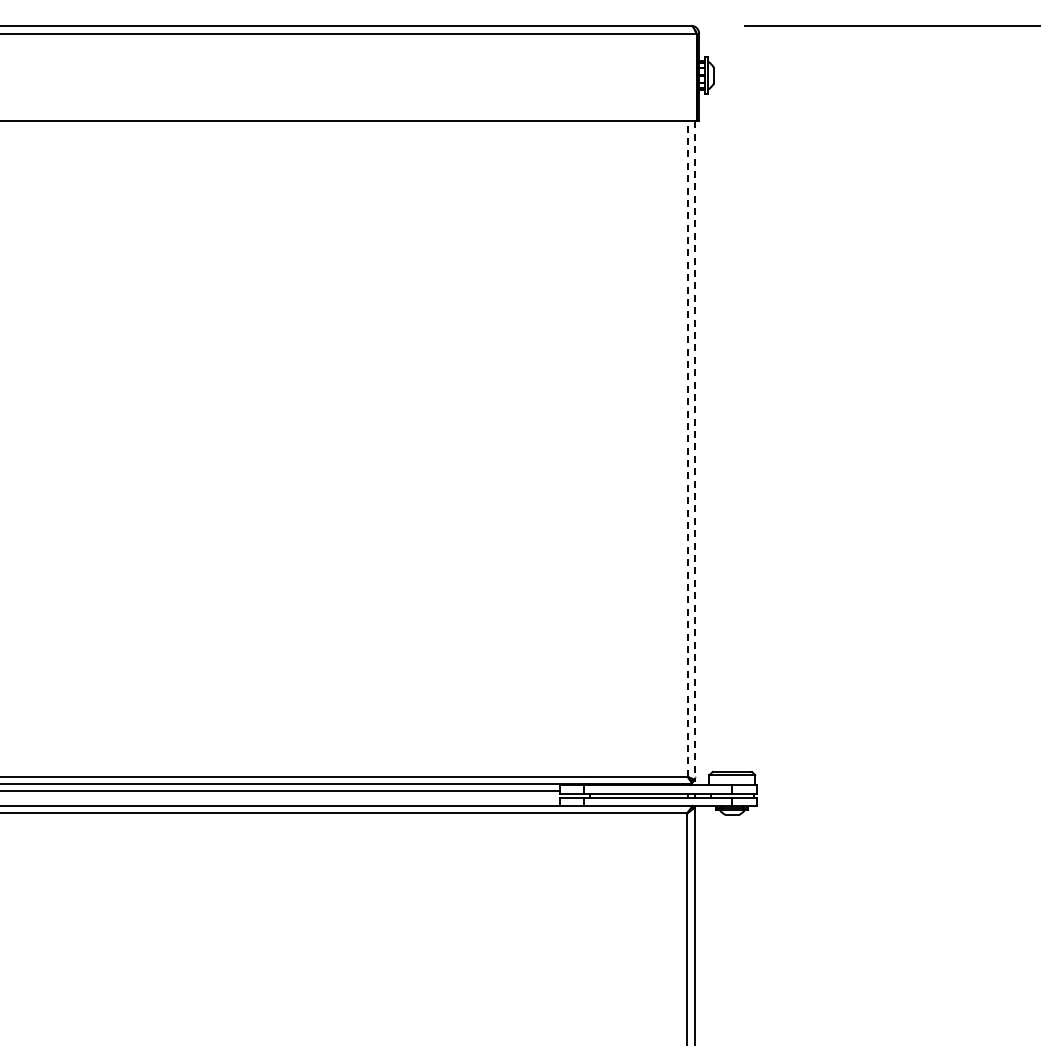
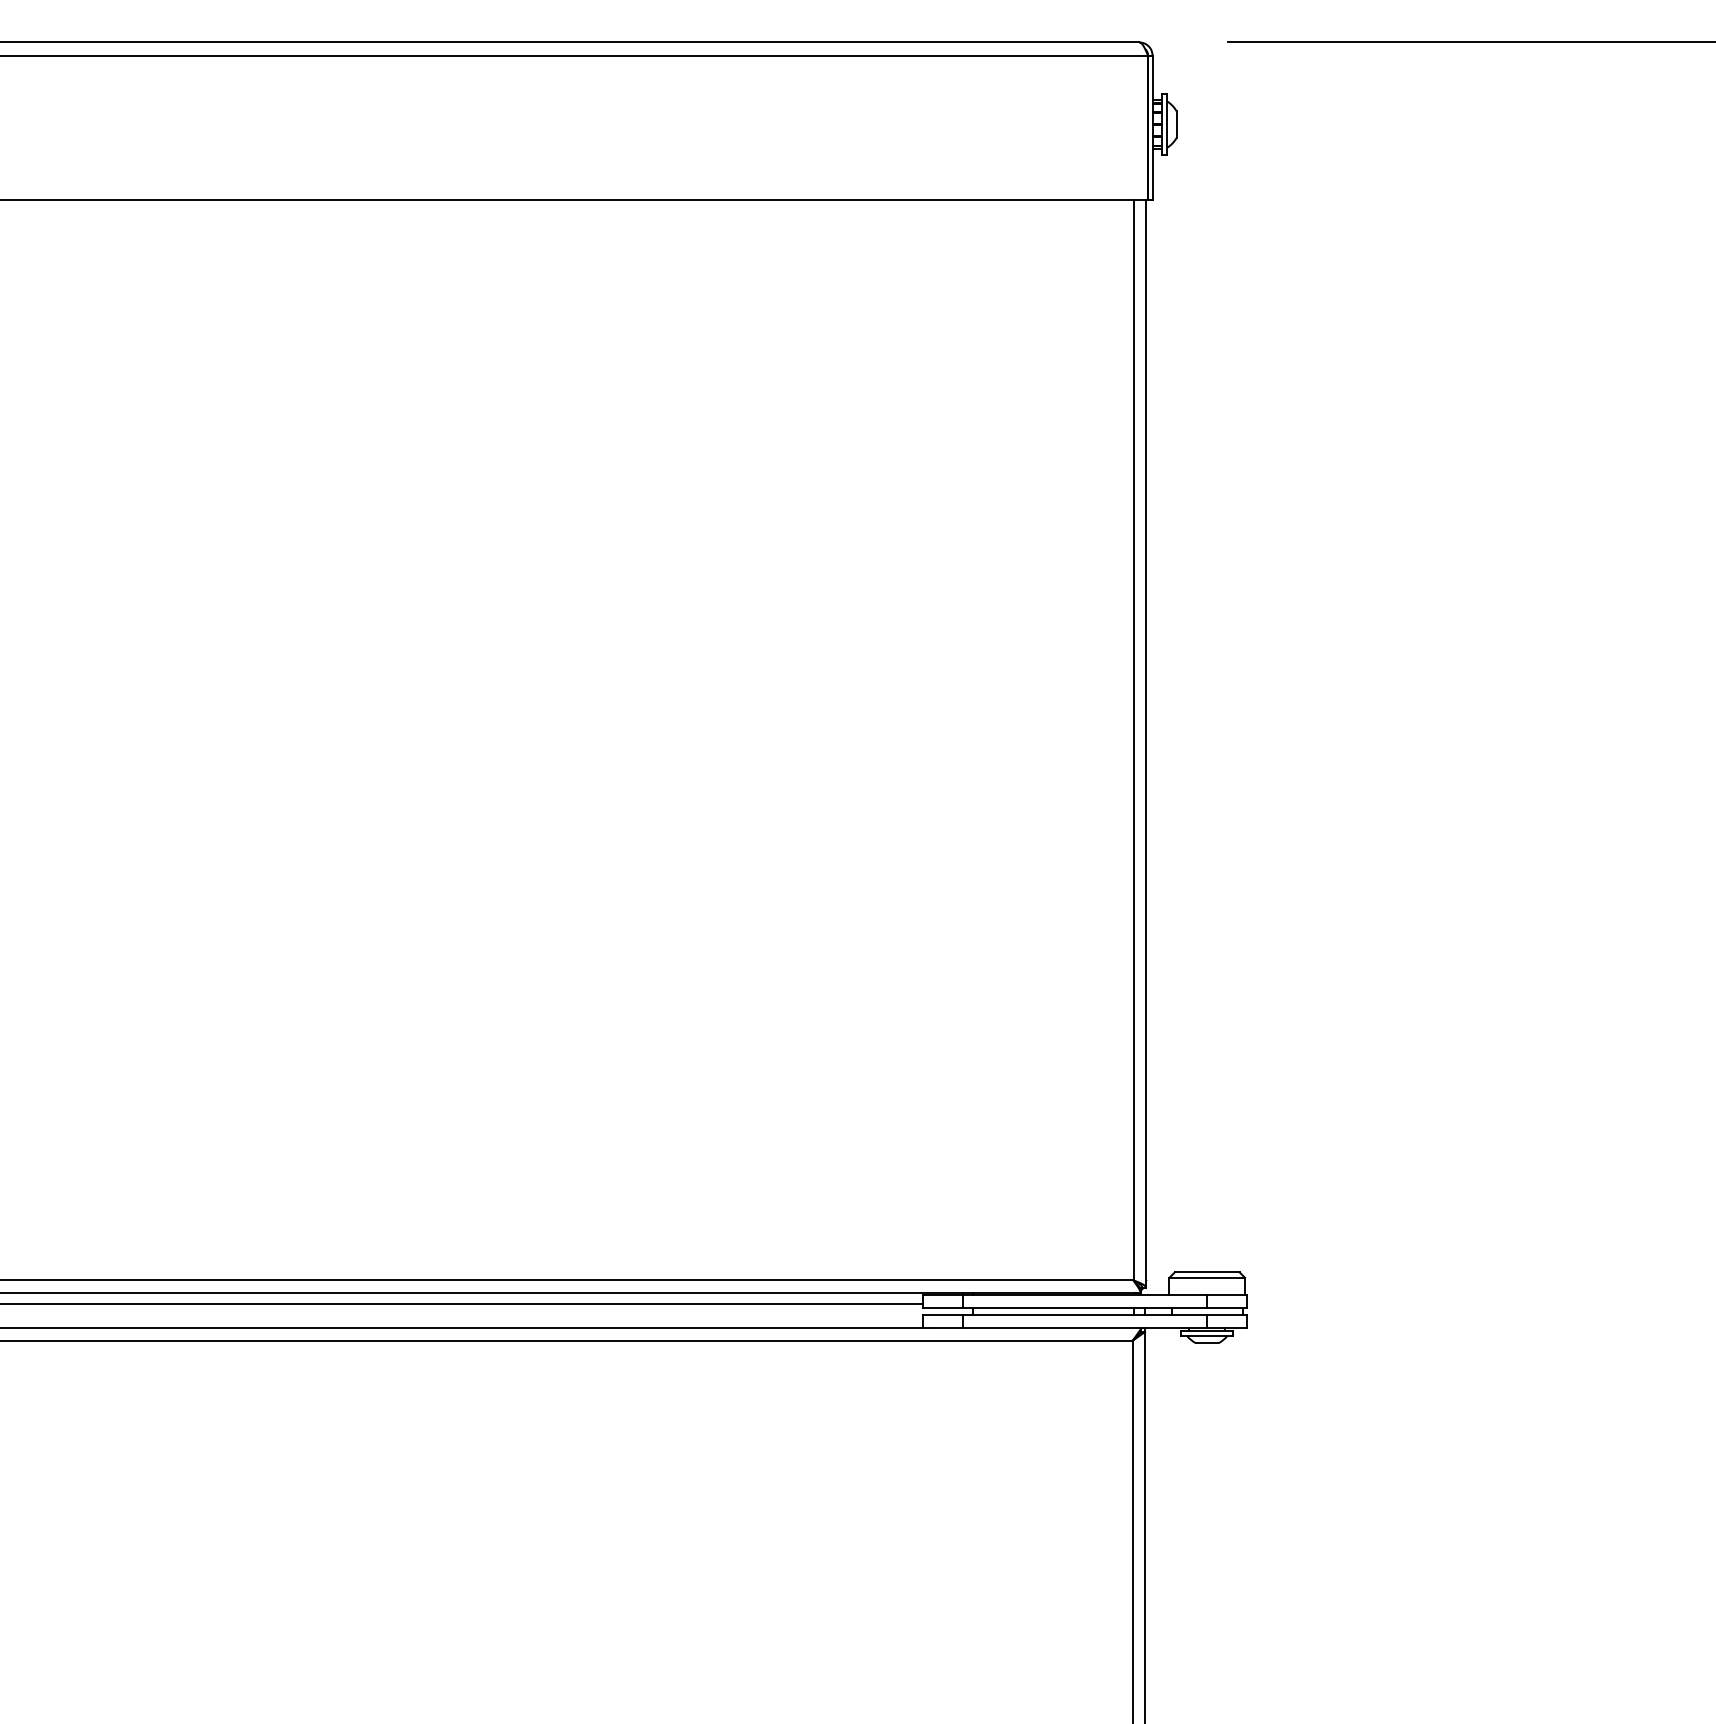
line: (687, 449) -> (1133, 740), dashed -> solid
line: (695, 451) -> (1146, 744), dashed -> solid

